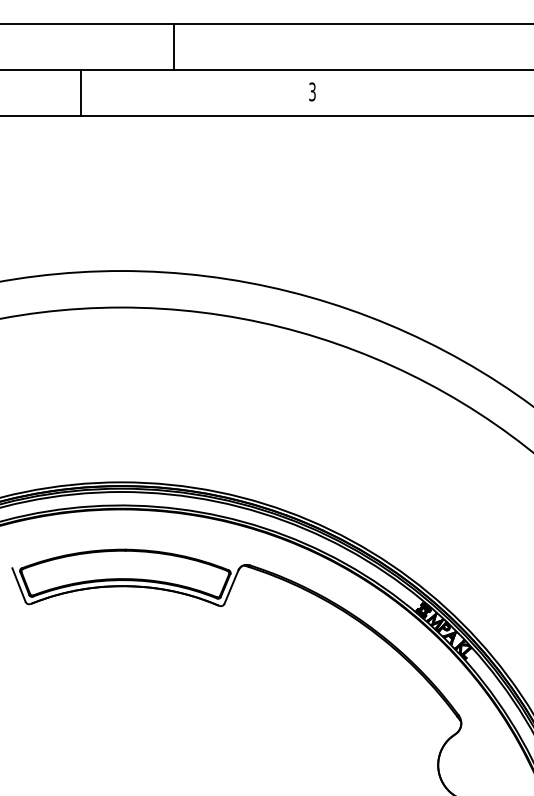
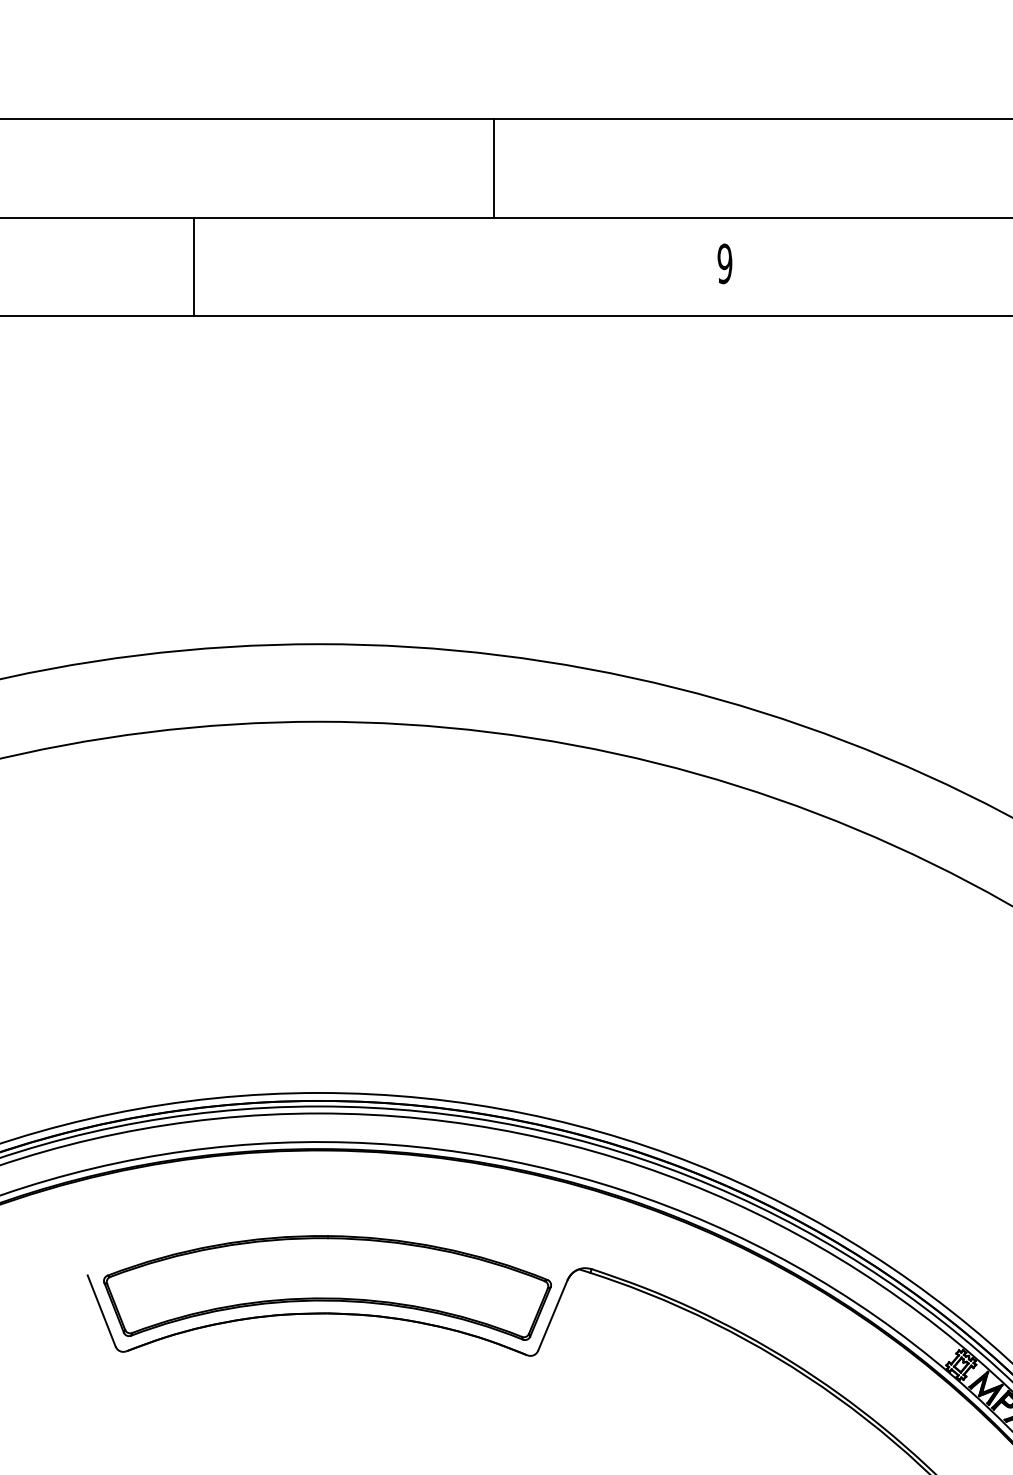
line: (173, 46) -> (493, 167), moved
text: (312, 91) -> (724, 262), 3 -> 9
line: (81, 93) -> (194, 267), moved

